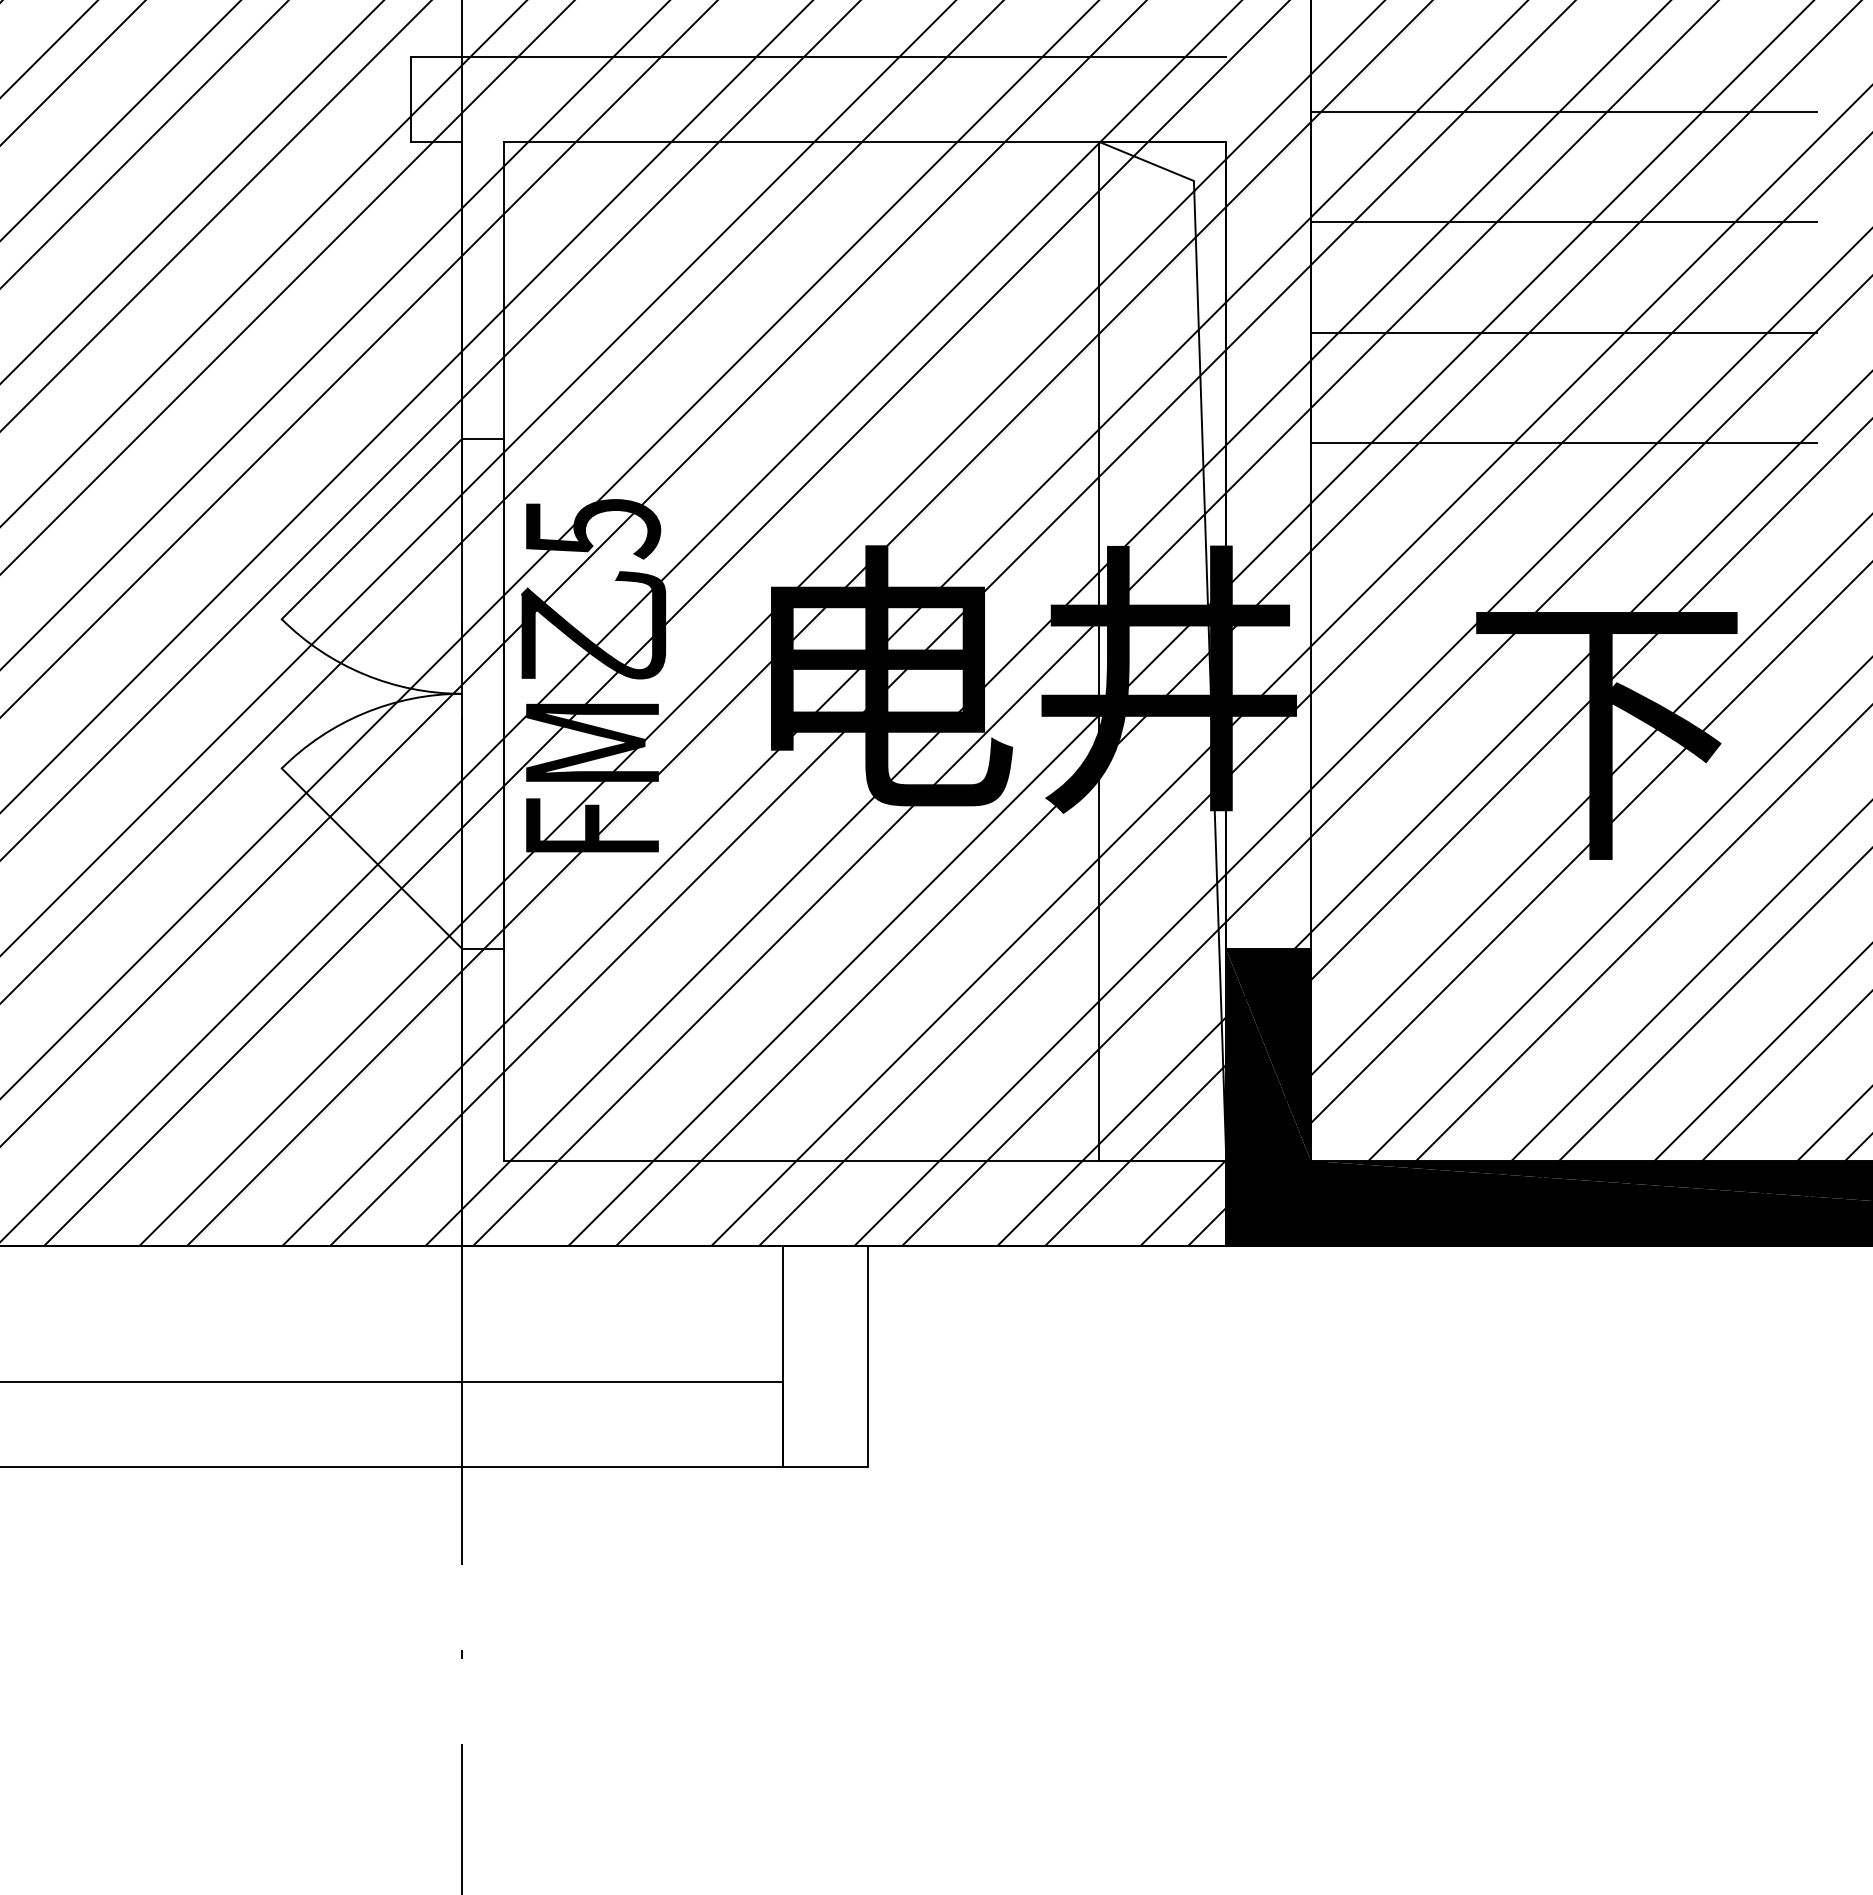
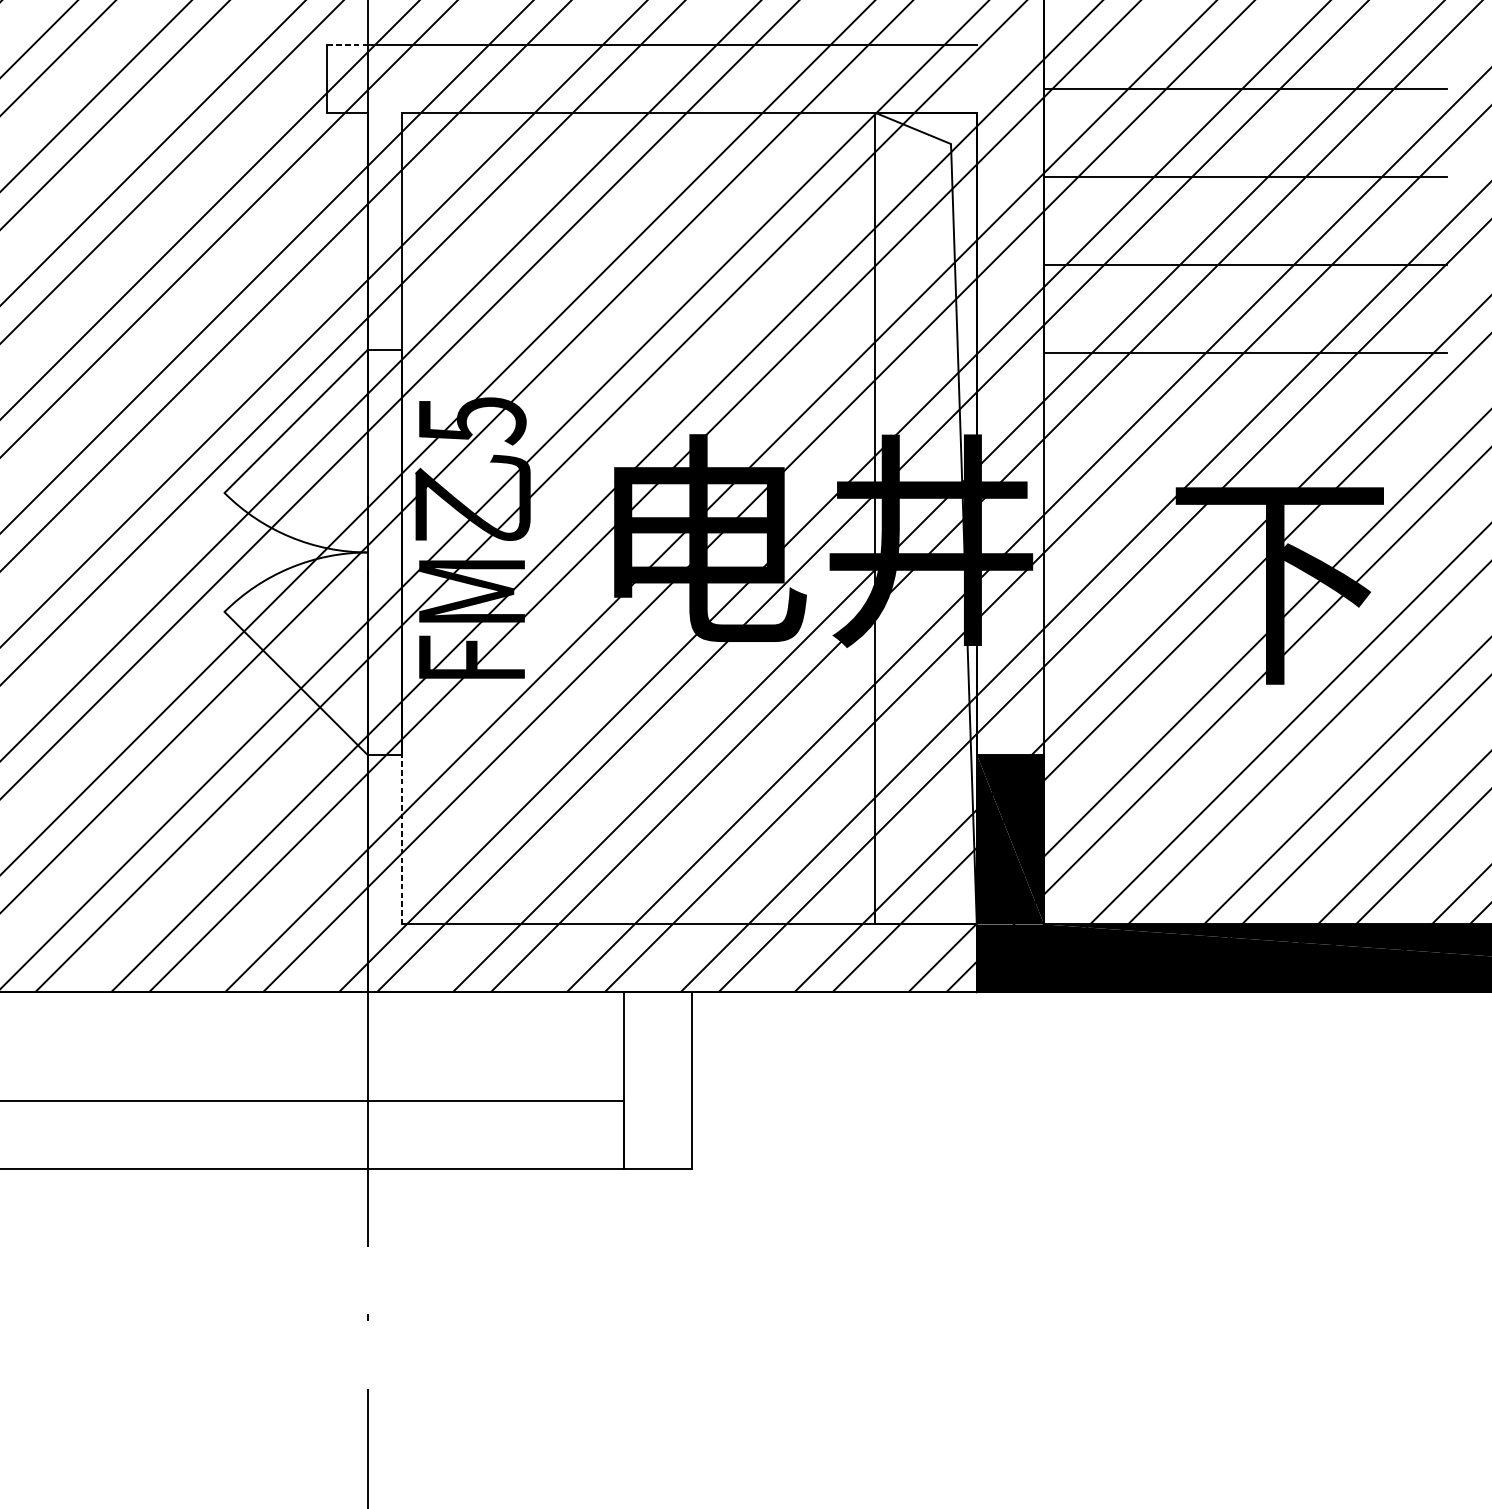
line: (435, 56) -> (347, 44), solid -> dashed
line: (504, 1054) -> (401, 839), solid -> dashed

